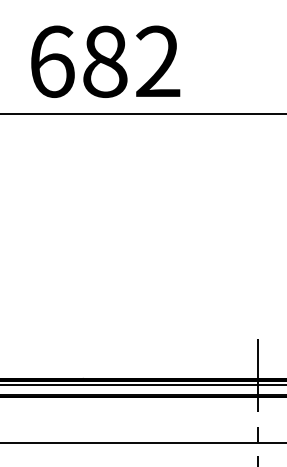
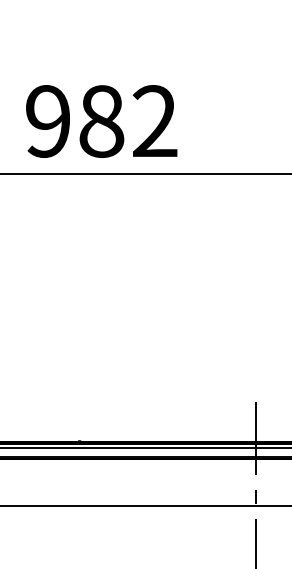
text: (52, 61) -> (48, 121), 682 -> 982

